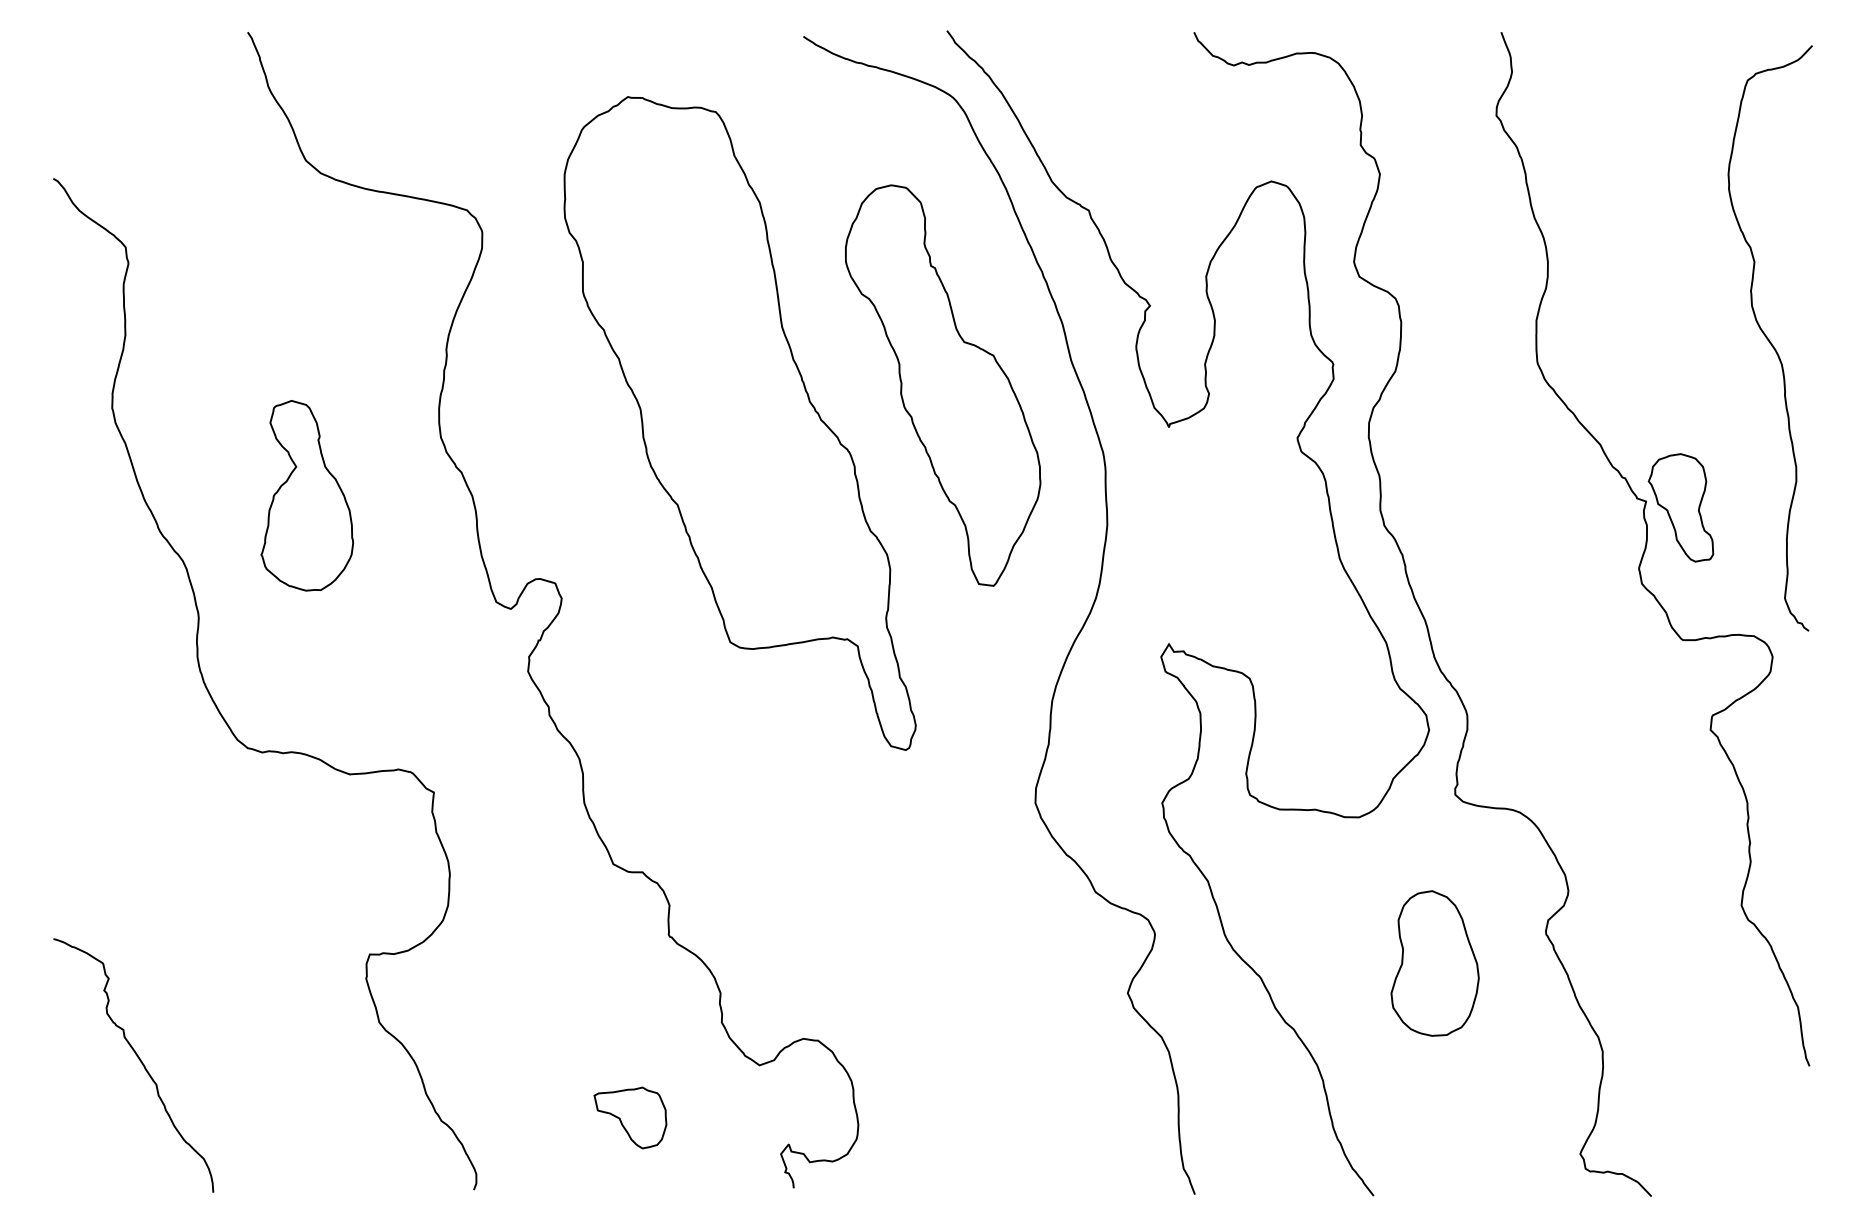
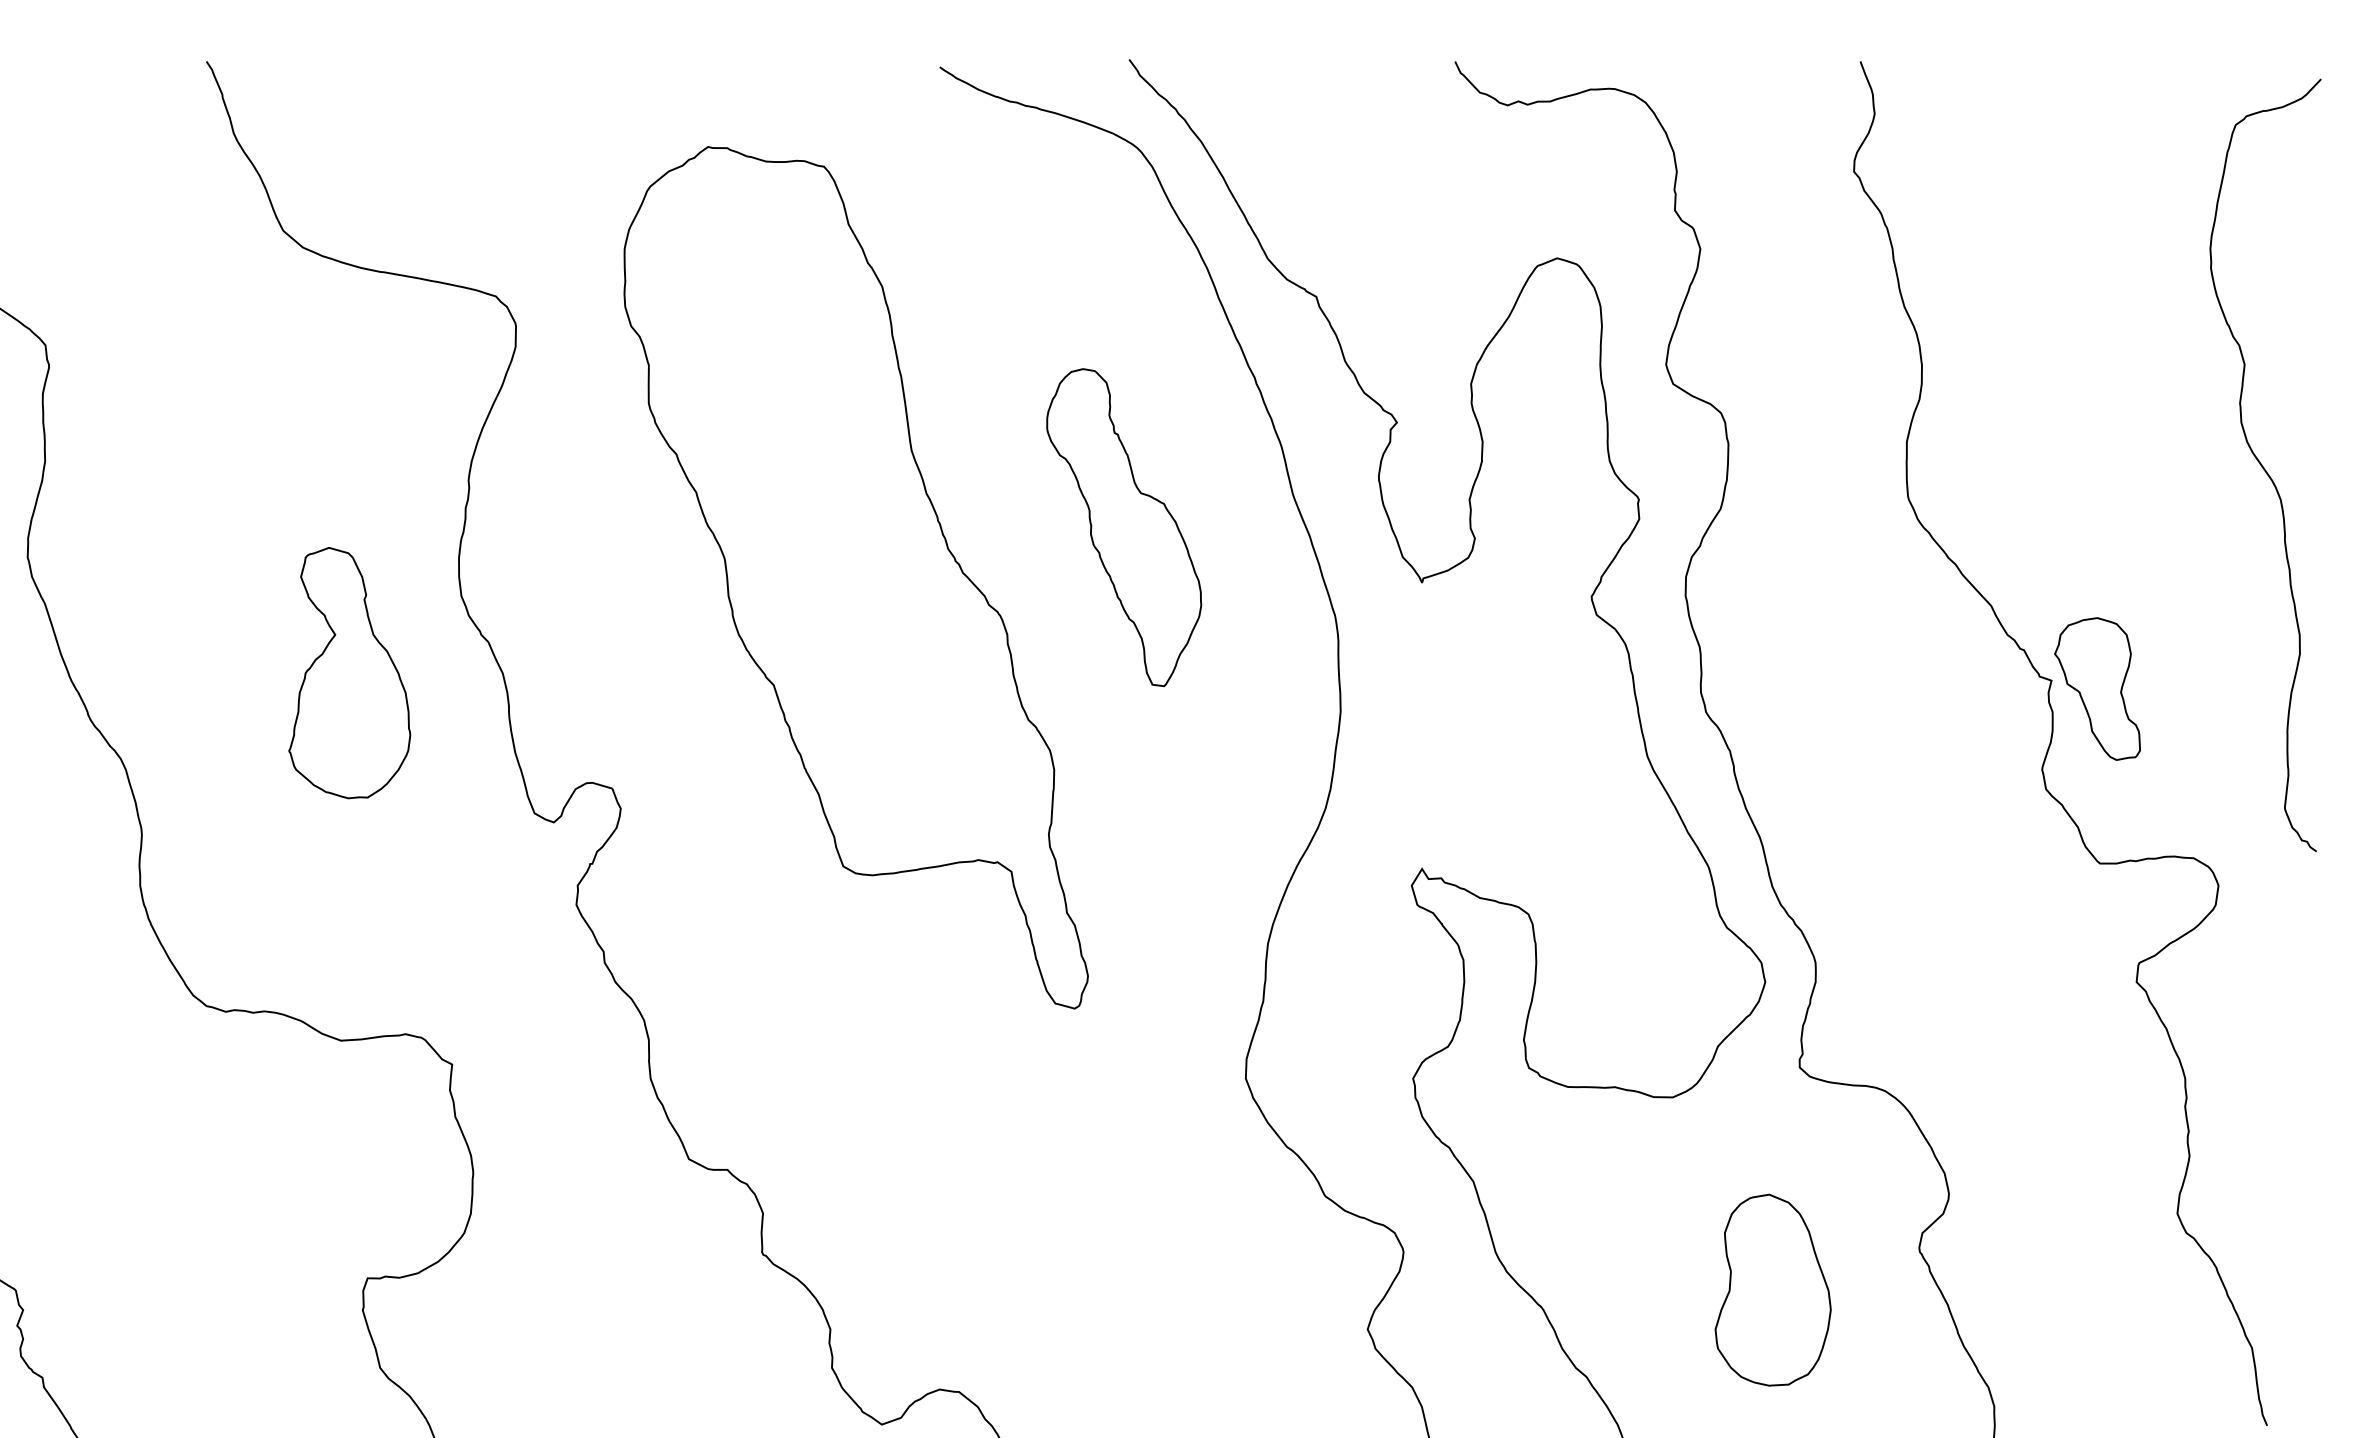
curve: (1768, 338) -> (2263, 465), moved
part: (943, 385) -> (1124, 527), size x0.6
part: (307, 495) -> (350, 672), moved

